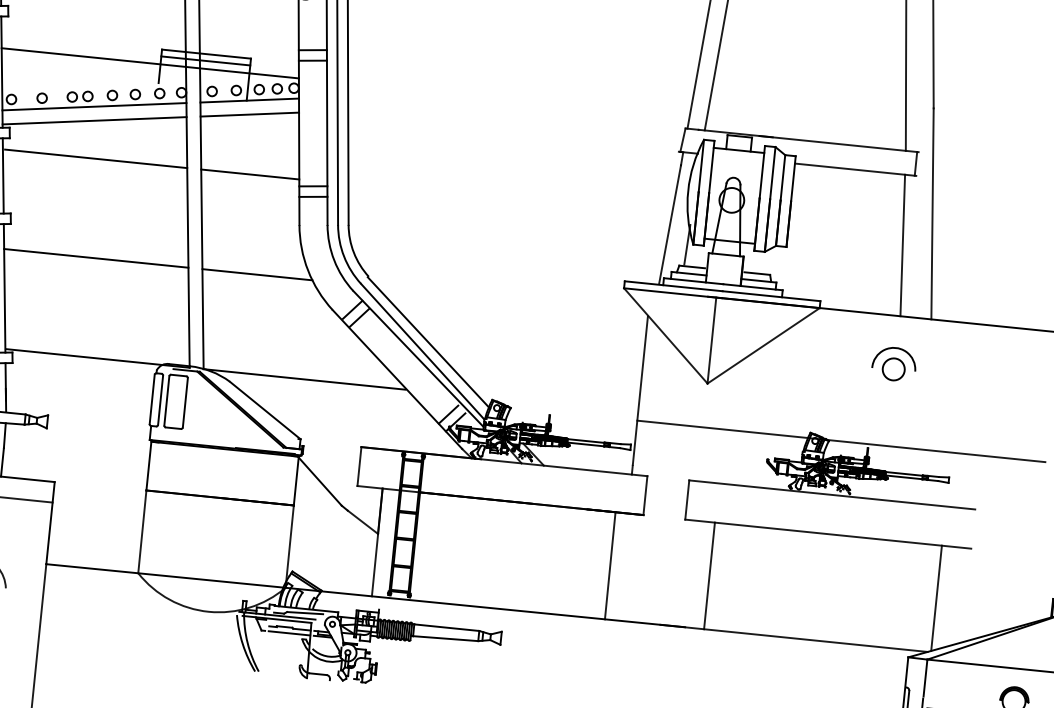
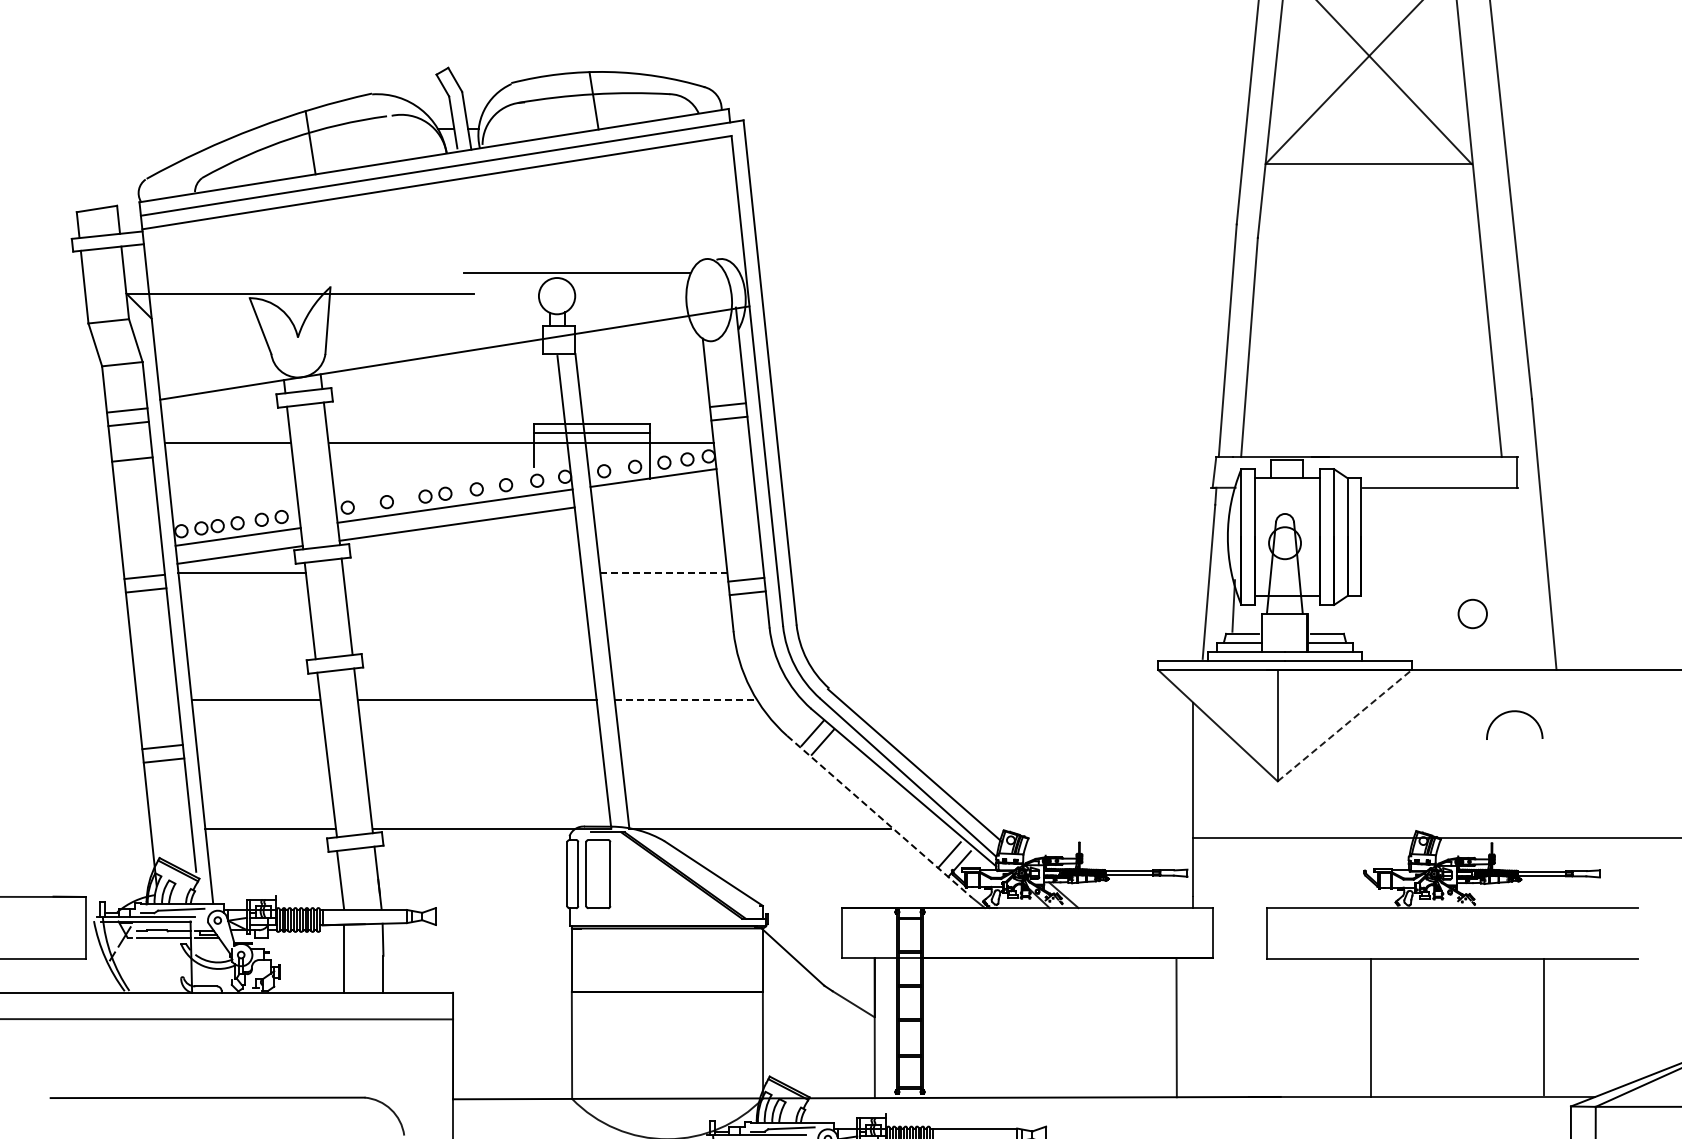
line: (249, 114) -> (655, 495), removed
line: (96, 158) -> (464, 572), removed
line: (250, 174) -> (663, 572), solid -> dashed
line: (902, 245) -> (1509, 578), removed
line: (257, 274) -> (686, 700), solid -> dashed
line: (764, 345) -> (1345, 725), solid -> dashed
circle: (893, 369) -> (1472, 613), moved
line: (397, 379) -> (879, 816), solid -> dashed
line: (709, 575) -> (1371, 1027), moved
line: (936, 597) -> (1543, 1026), moved

